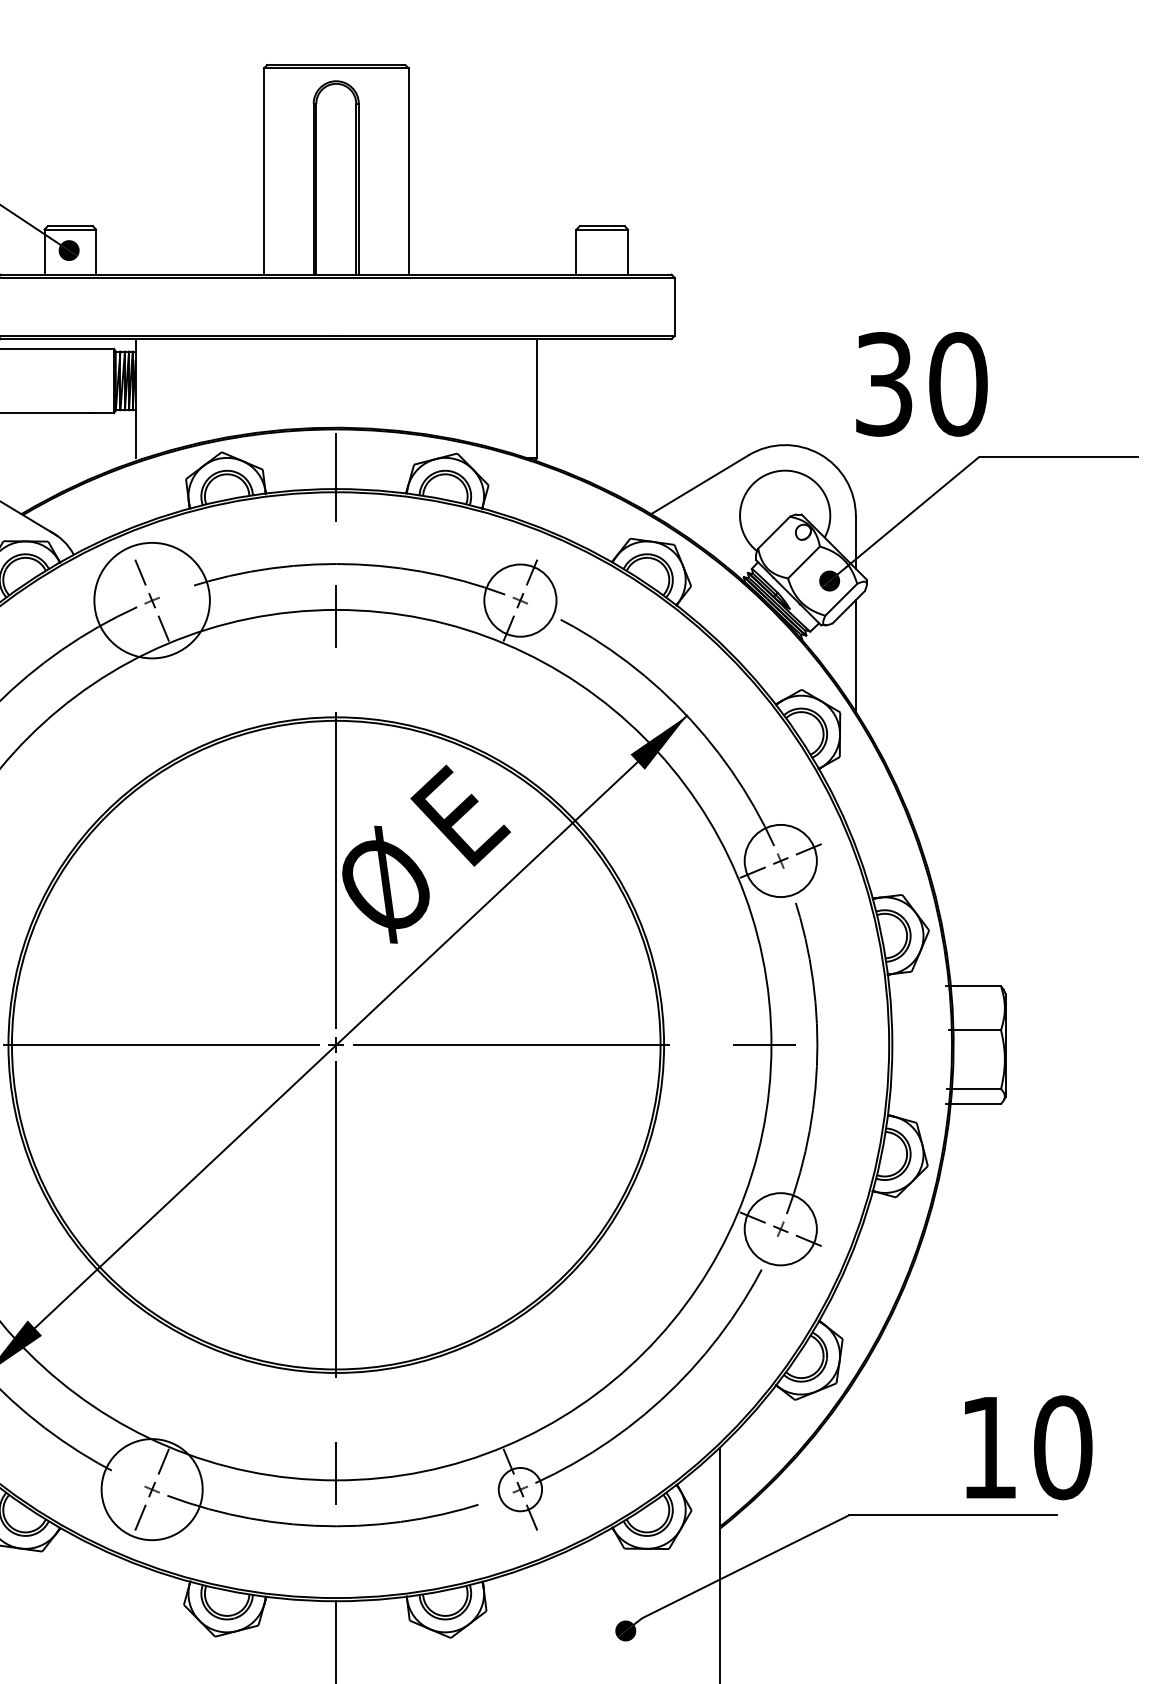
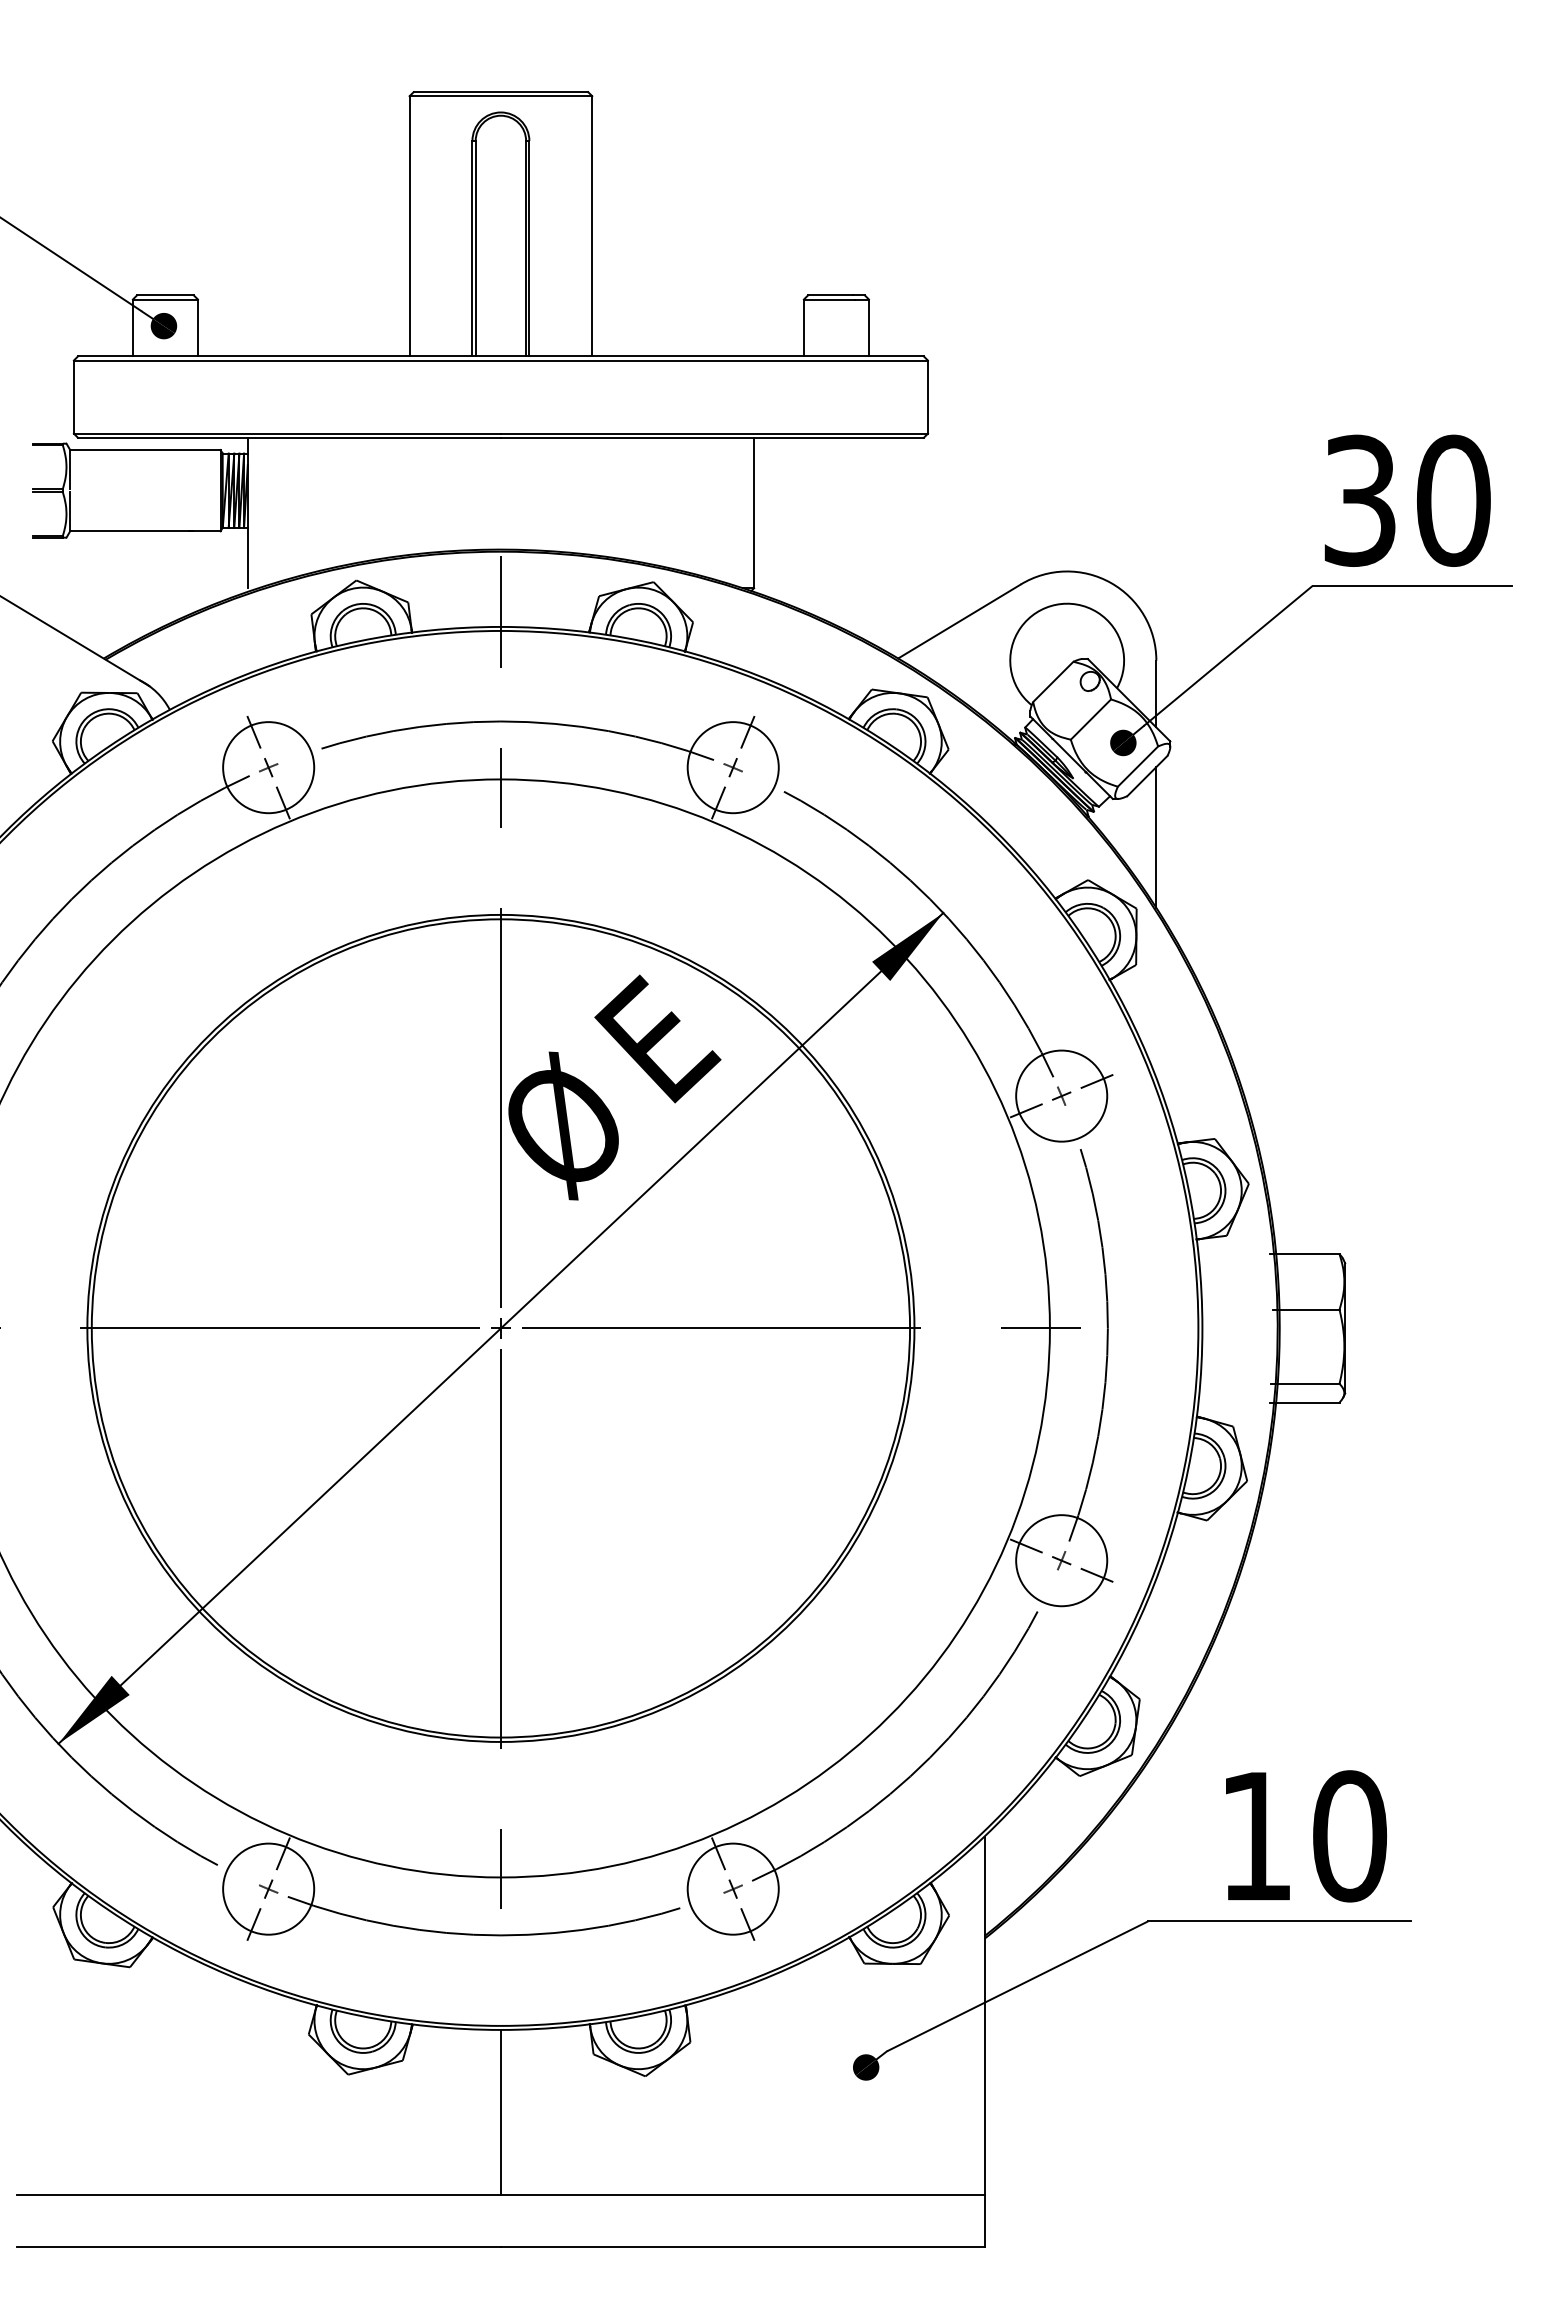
text: (921, 384) -> (1407, 500), moved
circle: (152, 600) -> (268, 767), size x0.62
text: (1028, 1447) -> (1306, 1836), moved
circle: (152, 1489) -> (268, 1888), size x0.71
circle: (519, 1489) -> (732, 1888), size x1.67

